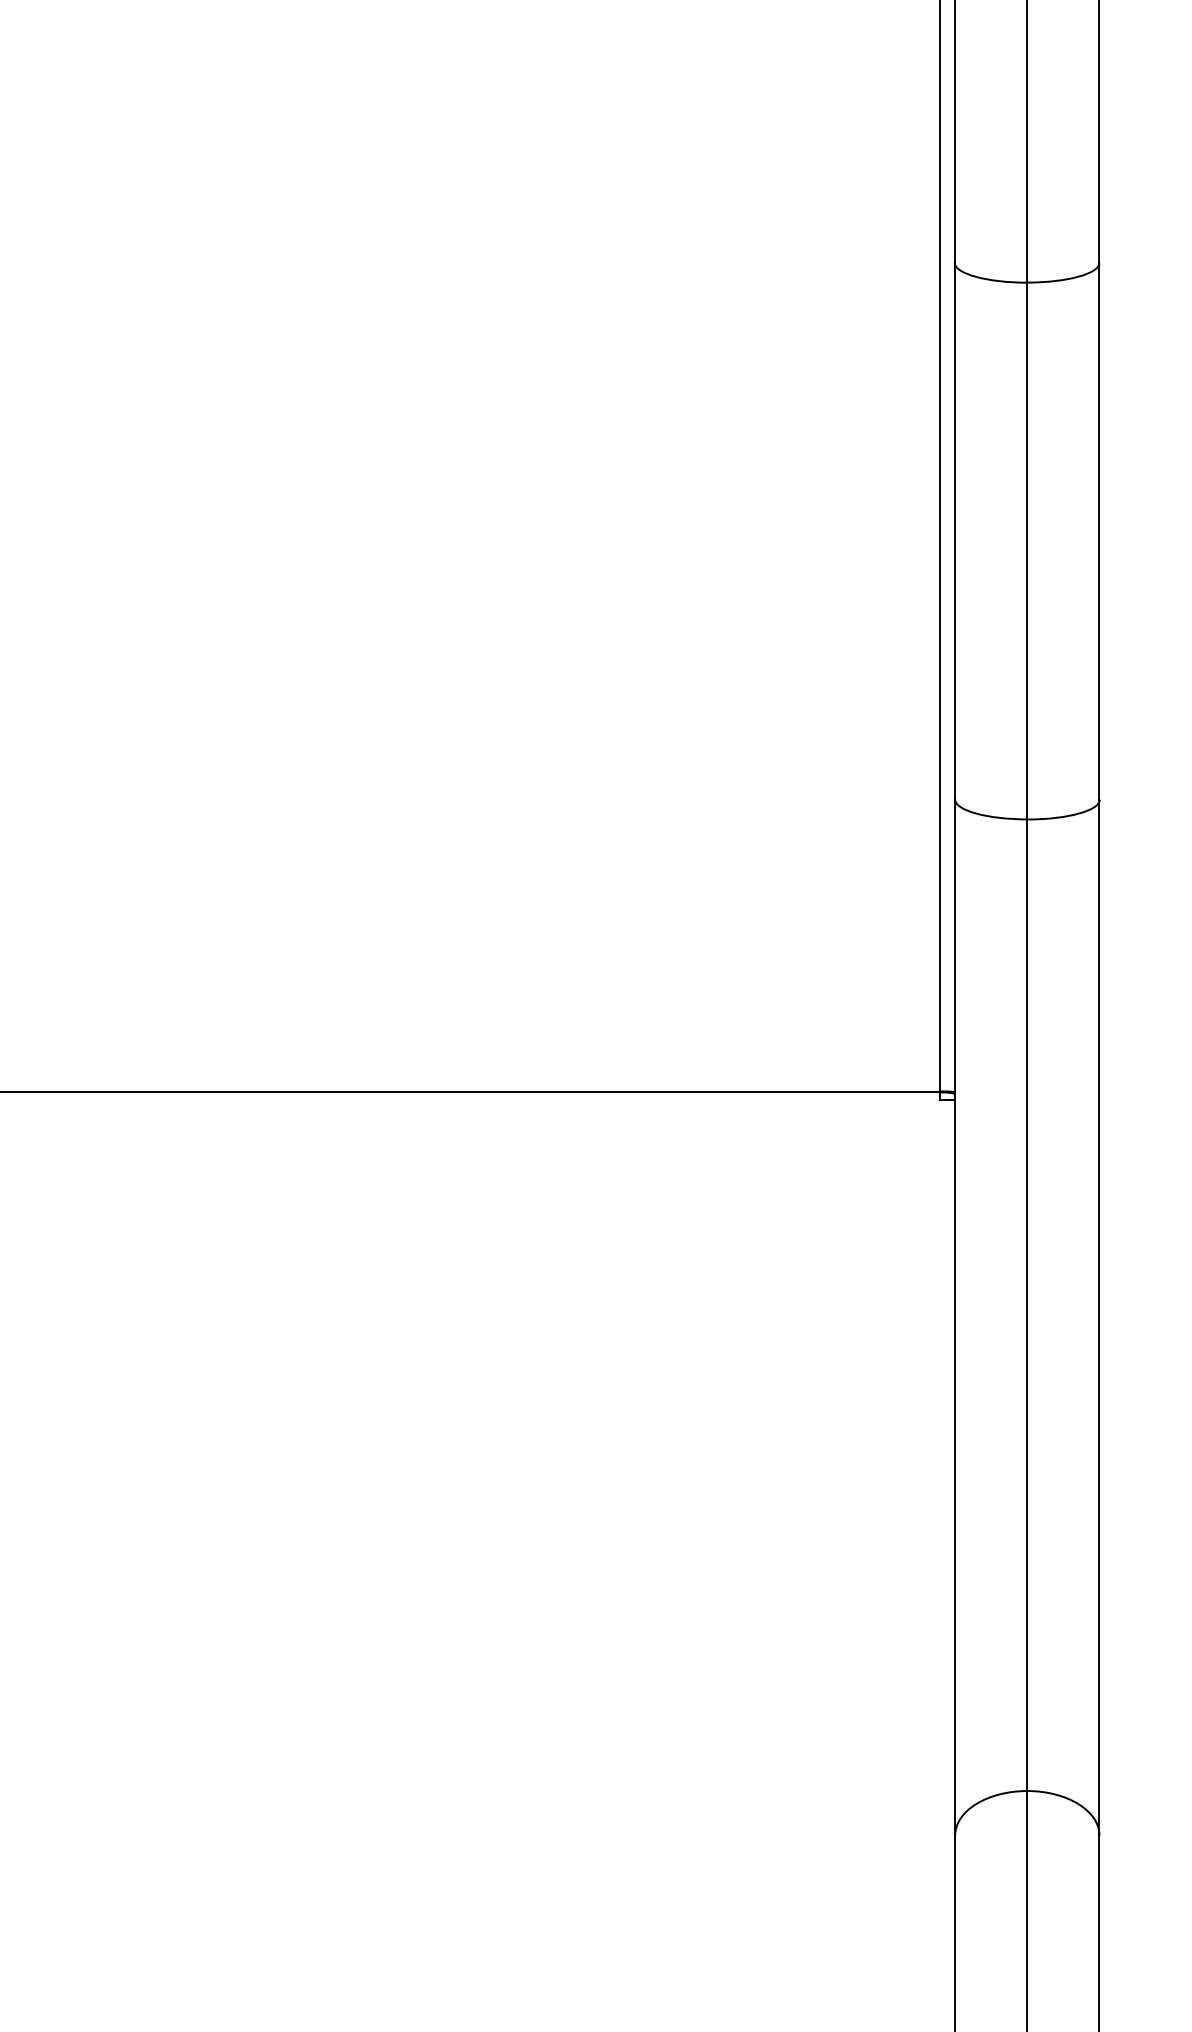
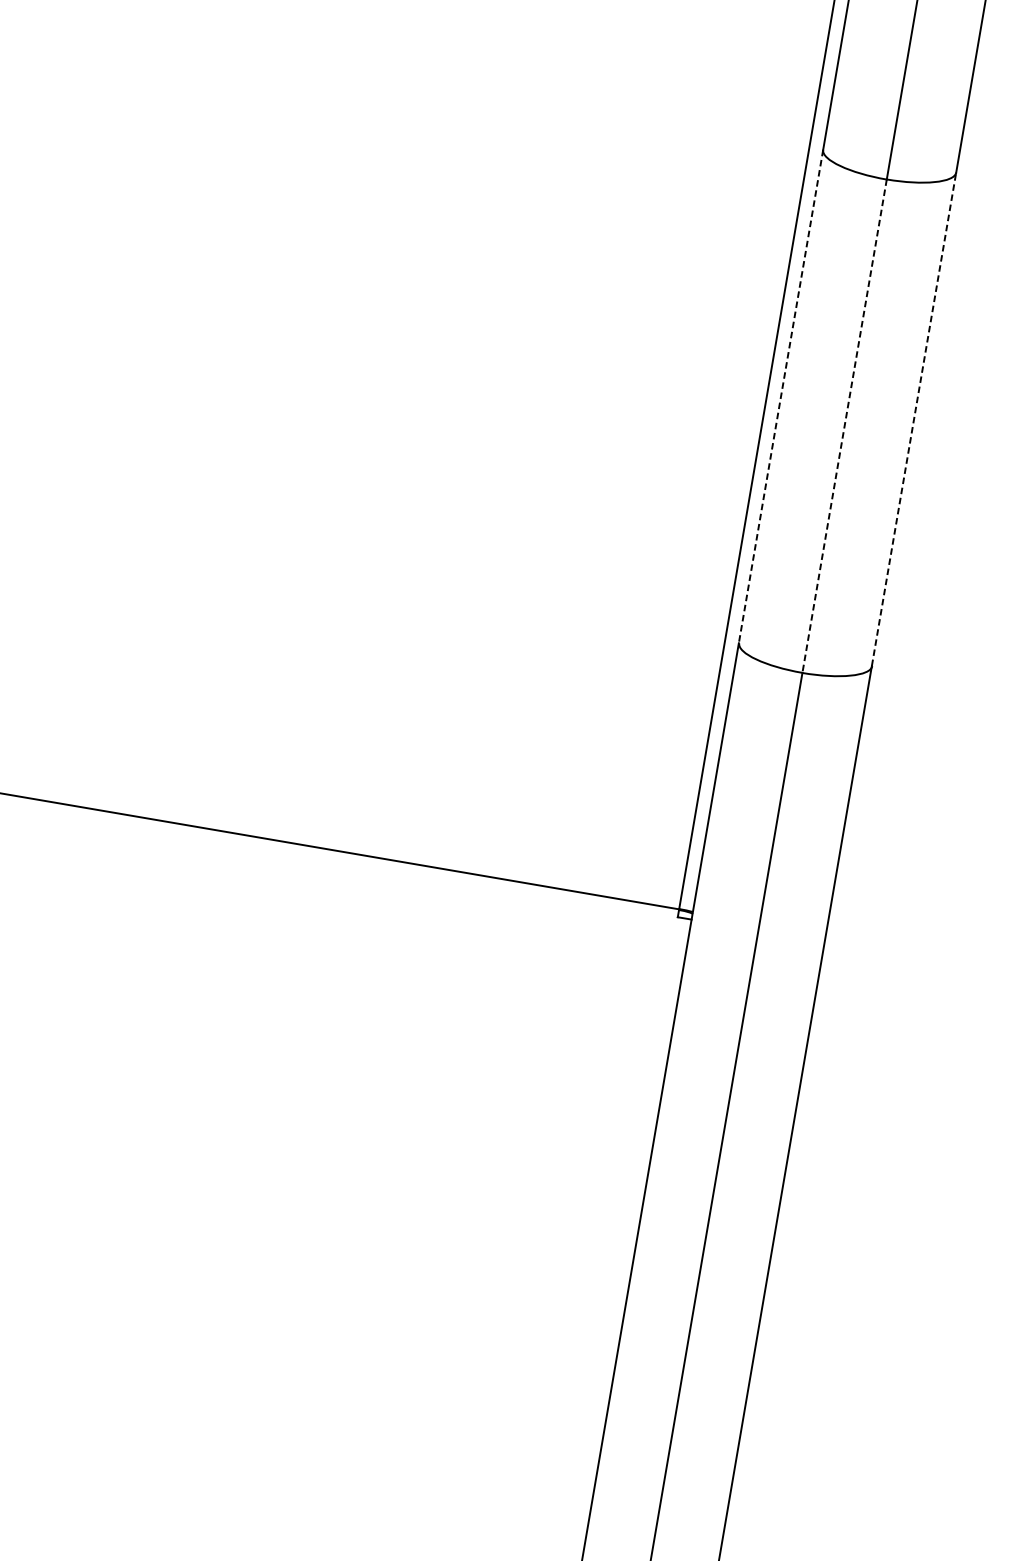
line: (1099, 530) -> (914, 418), solid -> dashed
line: (954, 531) -> (780, 396), solid -> dashed
line: (1027, 551) -> (844, 426), solid -> dashed

